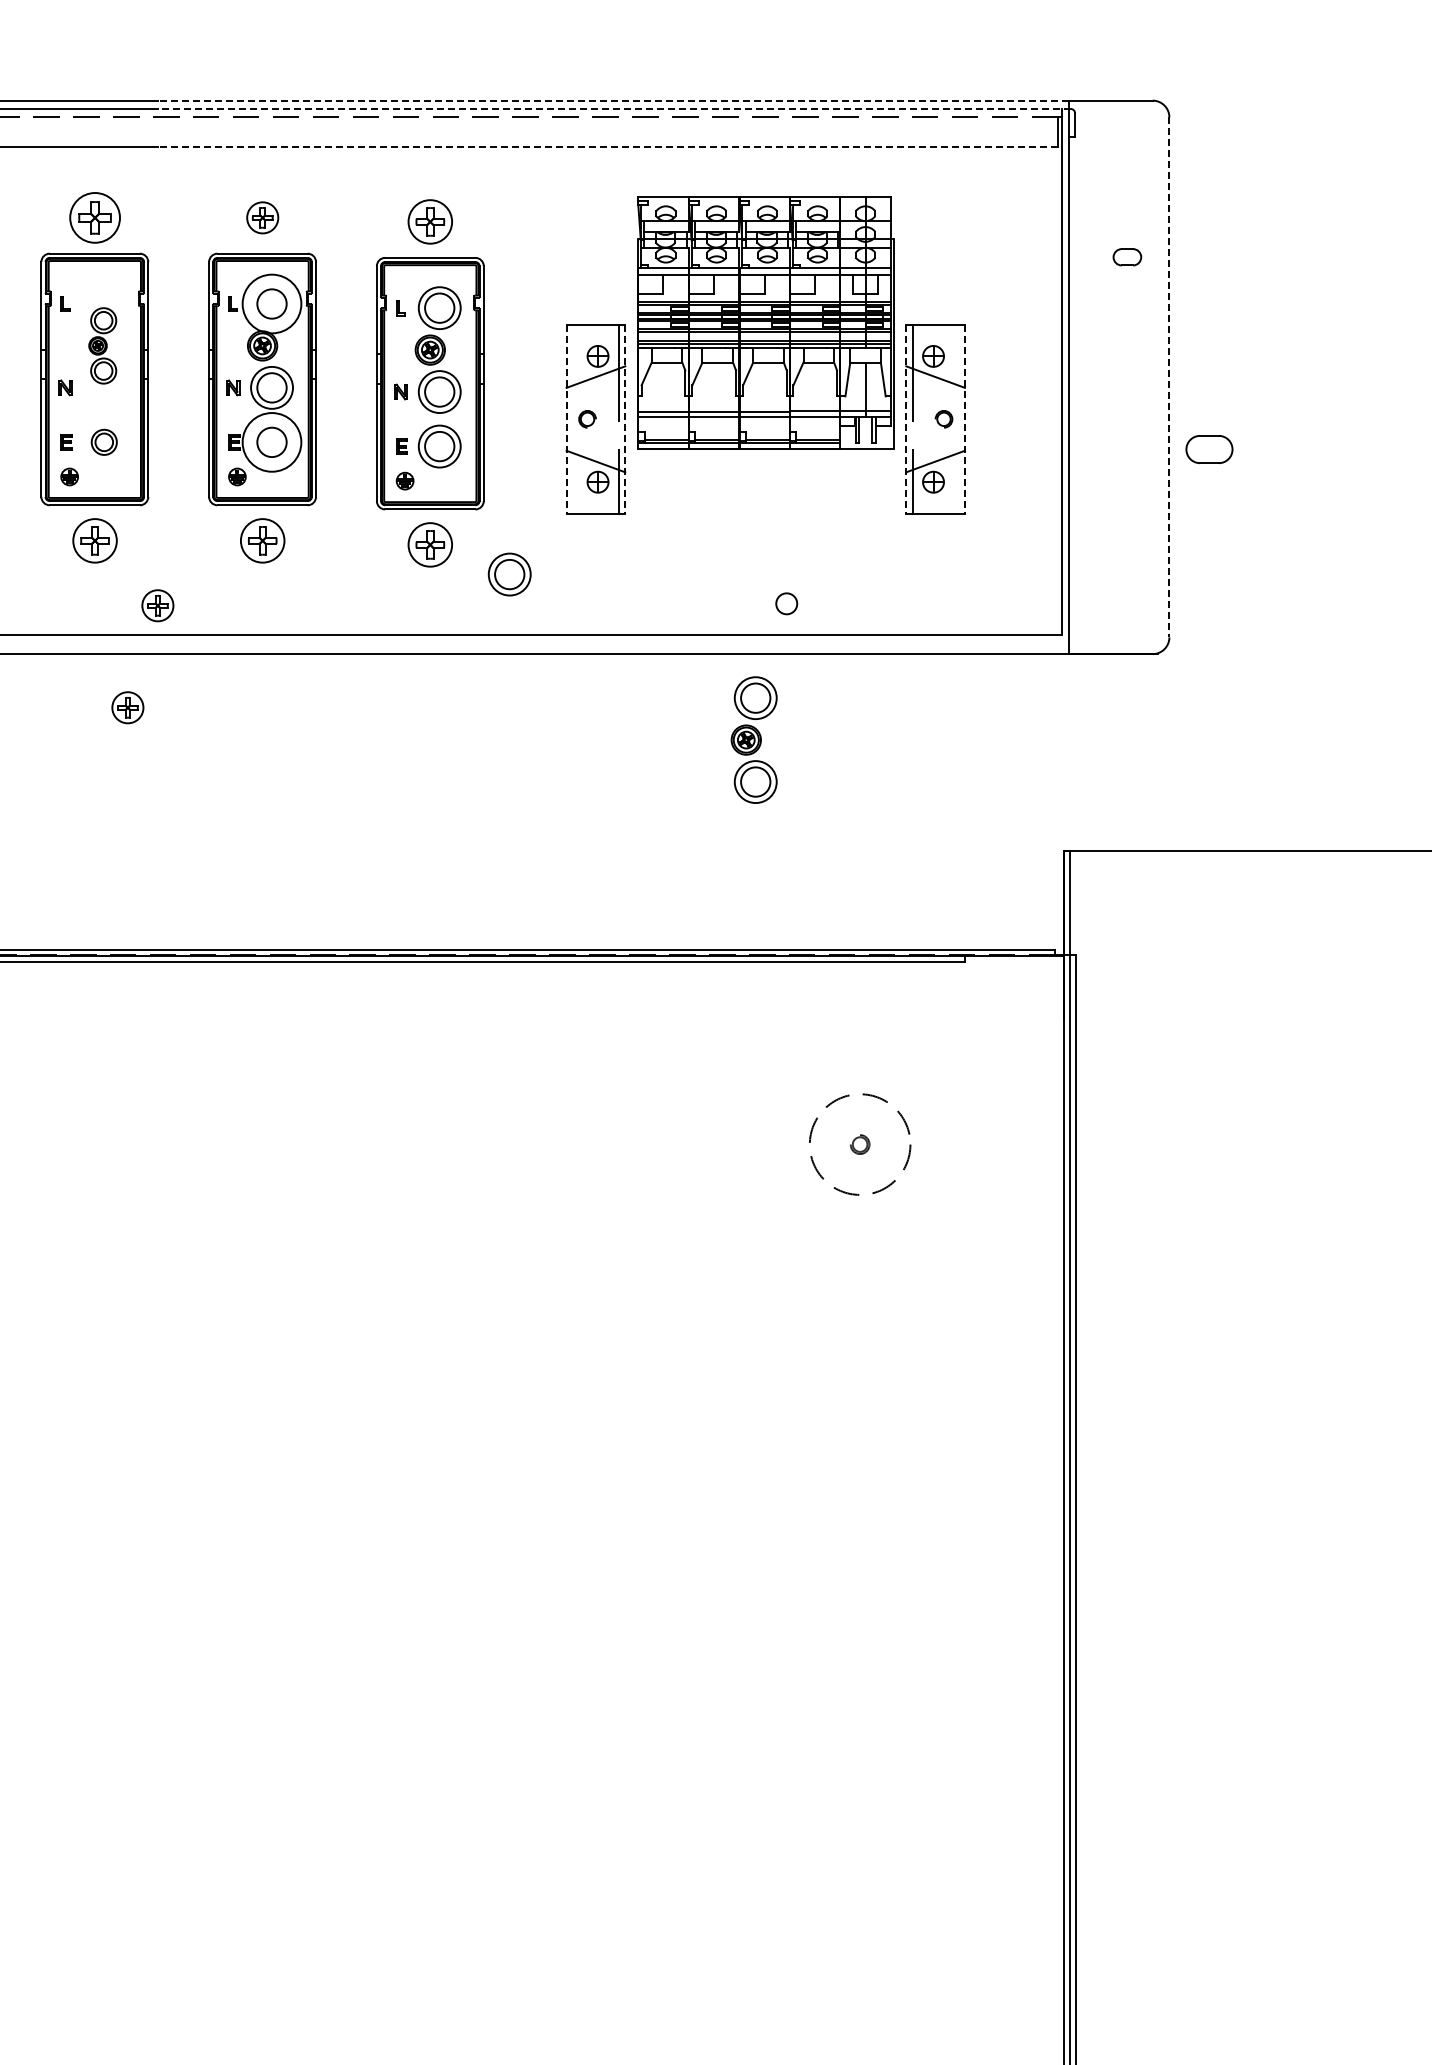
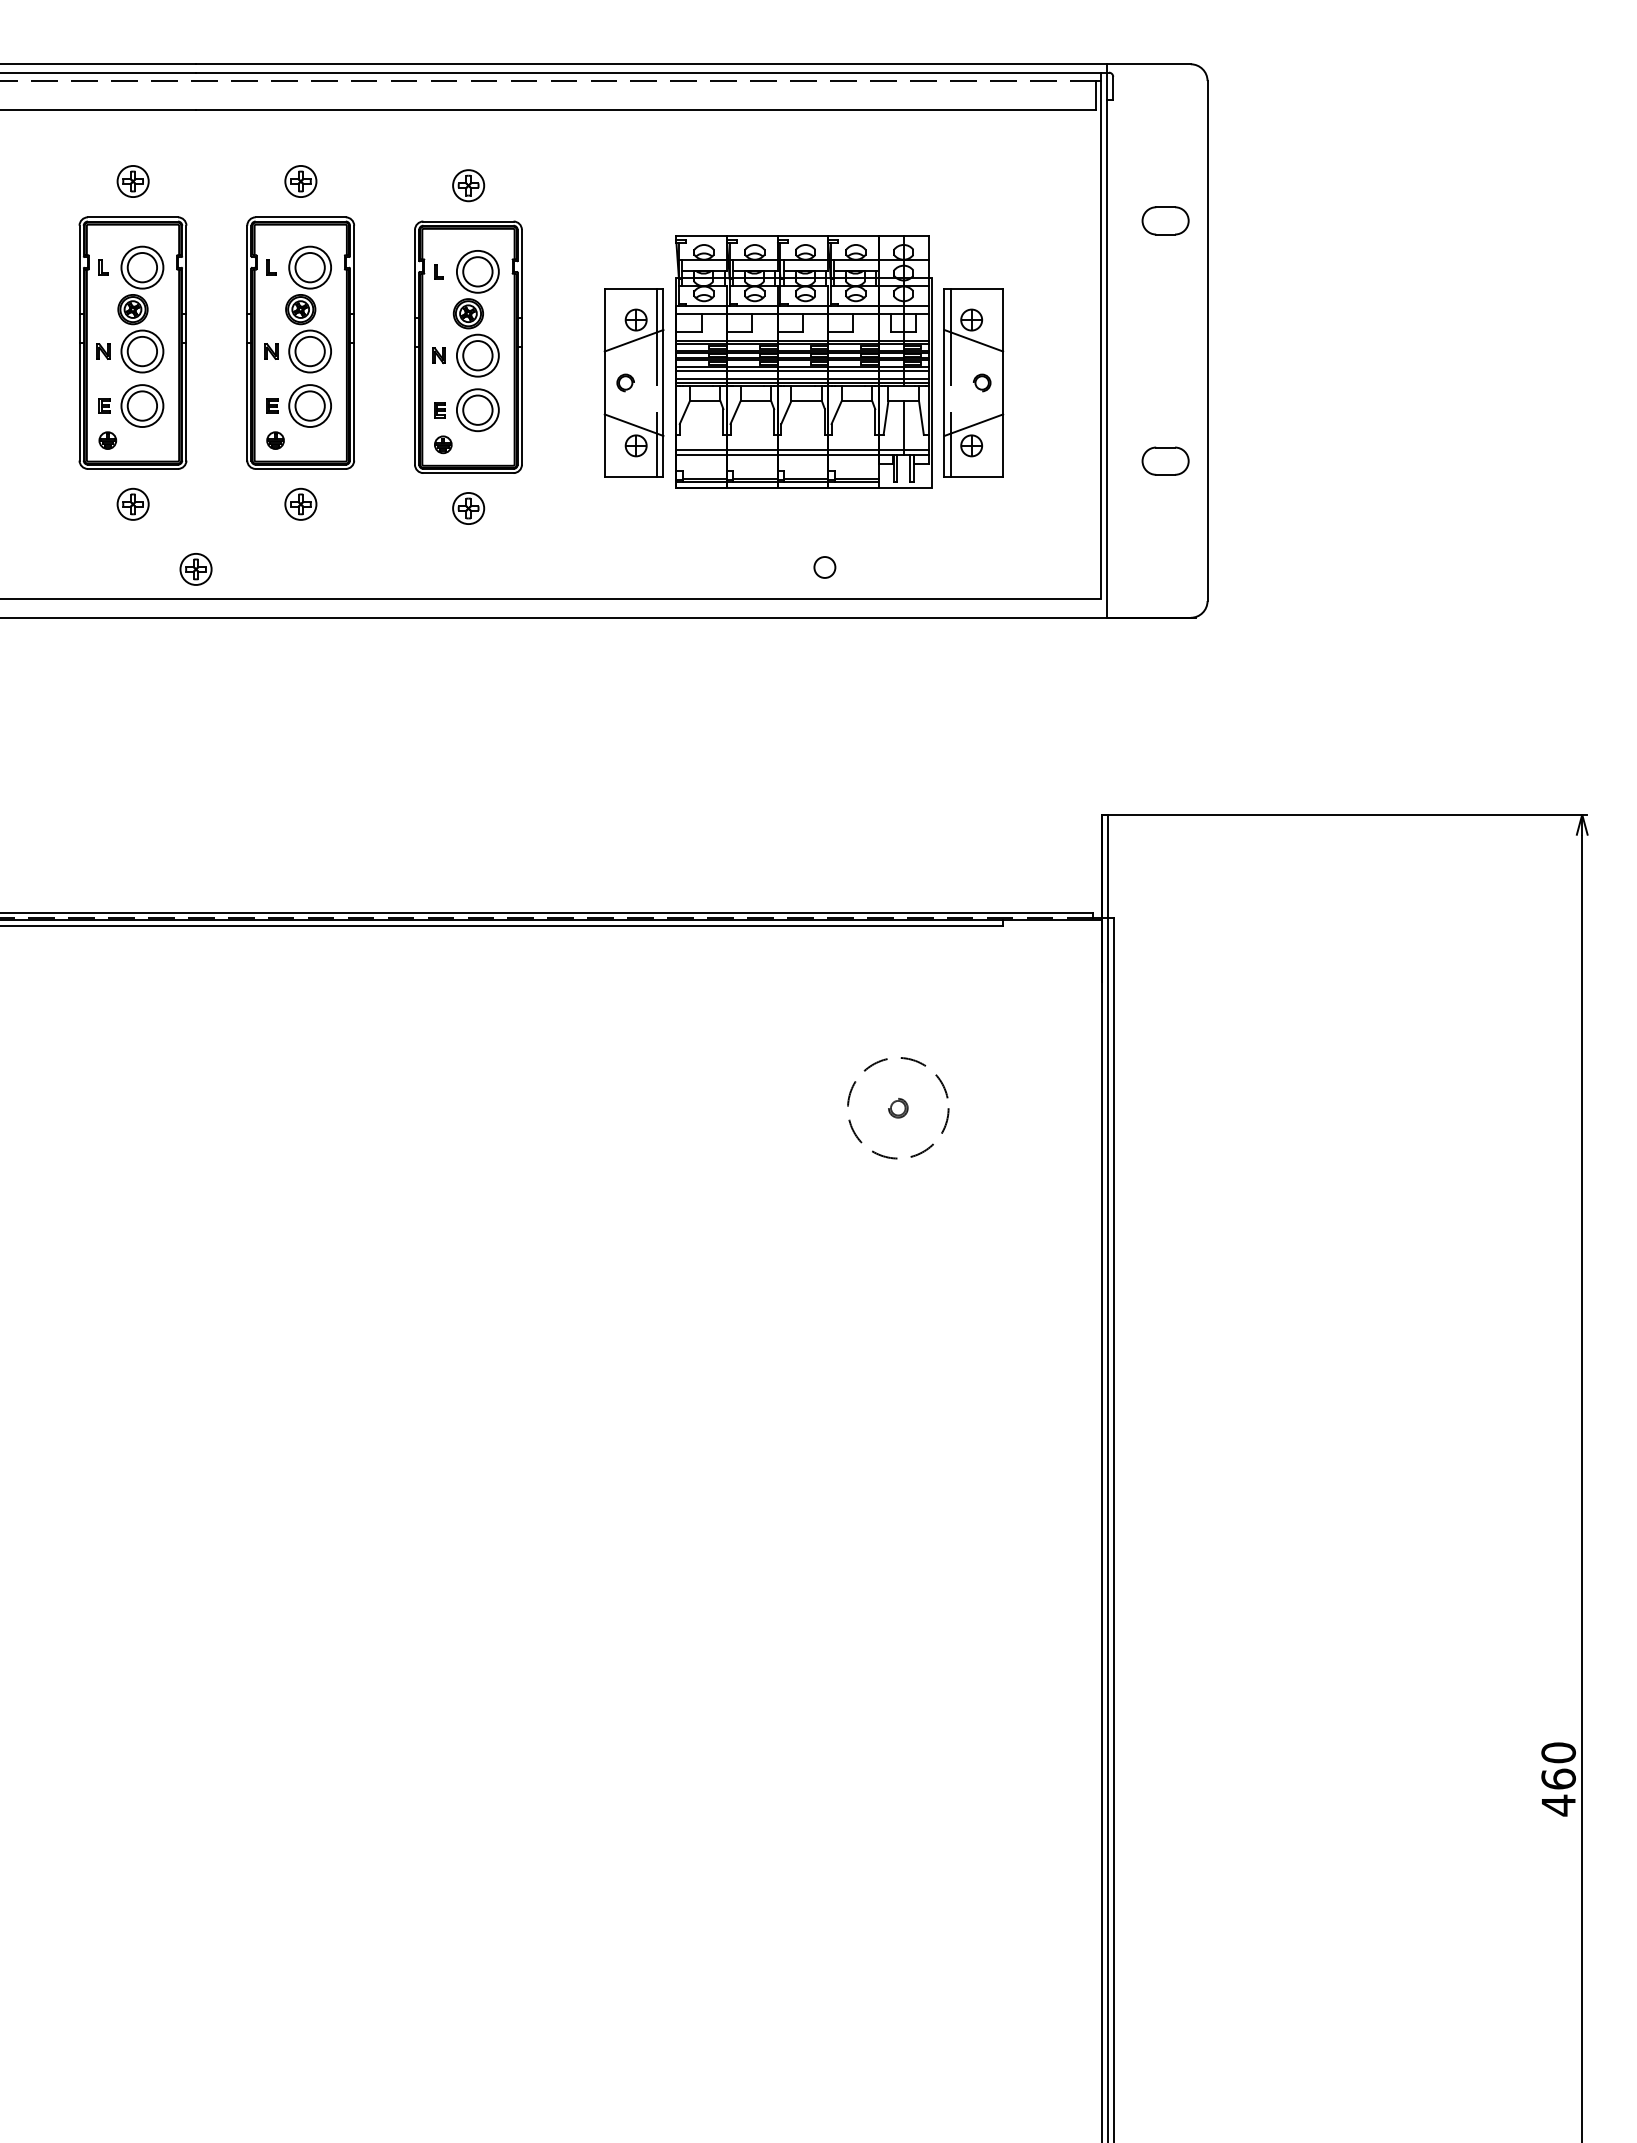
line: (613, 100) -> (651, 64), dashed -> solid
line: (614, 108) -> (652, 72), dashed -> solid
line: (607, 146) -> (645, 110), dashed -> solid
part: (94, 217) -> (132, 181), size x0.62
part: (430, 221) -> (468, 185), size x0.71
part: (1127, 256) -> (1165, 220), size x1.67
circle: (272, 303) -> (310, 267), size x0.71
part: (765, 322) -> (803, 361), moved
part: (102, 345) -> (140, 309), size x1.67
line: (1169, 377) -> (1207, 341), dashed -> solid
line: (566, 419) -> (604, 383), dashed -> solid
line: (625, 419) -> (663, 383), dashed -> solid
line: (906, 419) -> (944, 383), dashed -> solid
line: (965, 419) -> (1003, 383), dashed -> solid
part: (104, 441) -> (142, 405), size x1.67
circle: (272, 442) -> (310, 406), size x0.71
part: (1209, 448) -> (1165, 460), moved
part: (94, 539) -> (132, 503), size x0.71
part: (262, 539) -> (300, 503), size x0.71
part: (430, 544) -> (468, 508), size x0.71
part: (509, 574) -> (547, 538), removed
part: (127, 707) -> (165, 671), removed
part: (753, 739) -> (791, 703), removed

